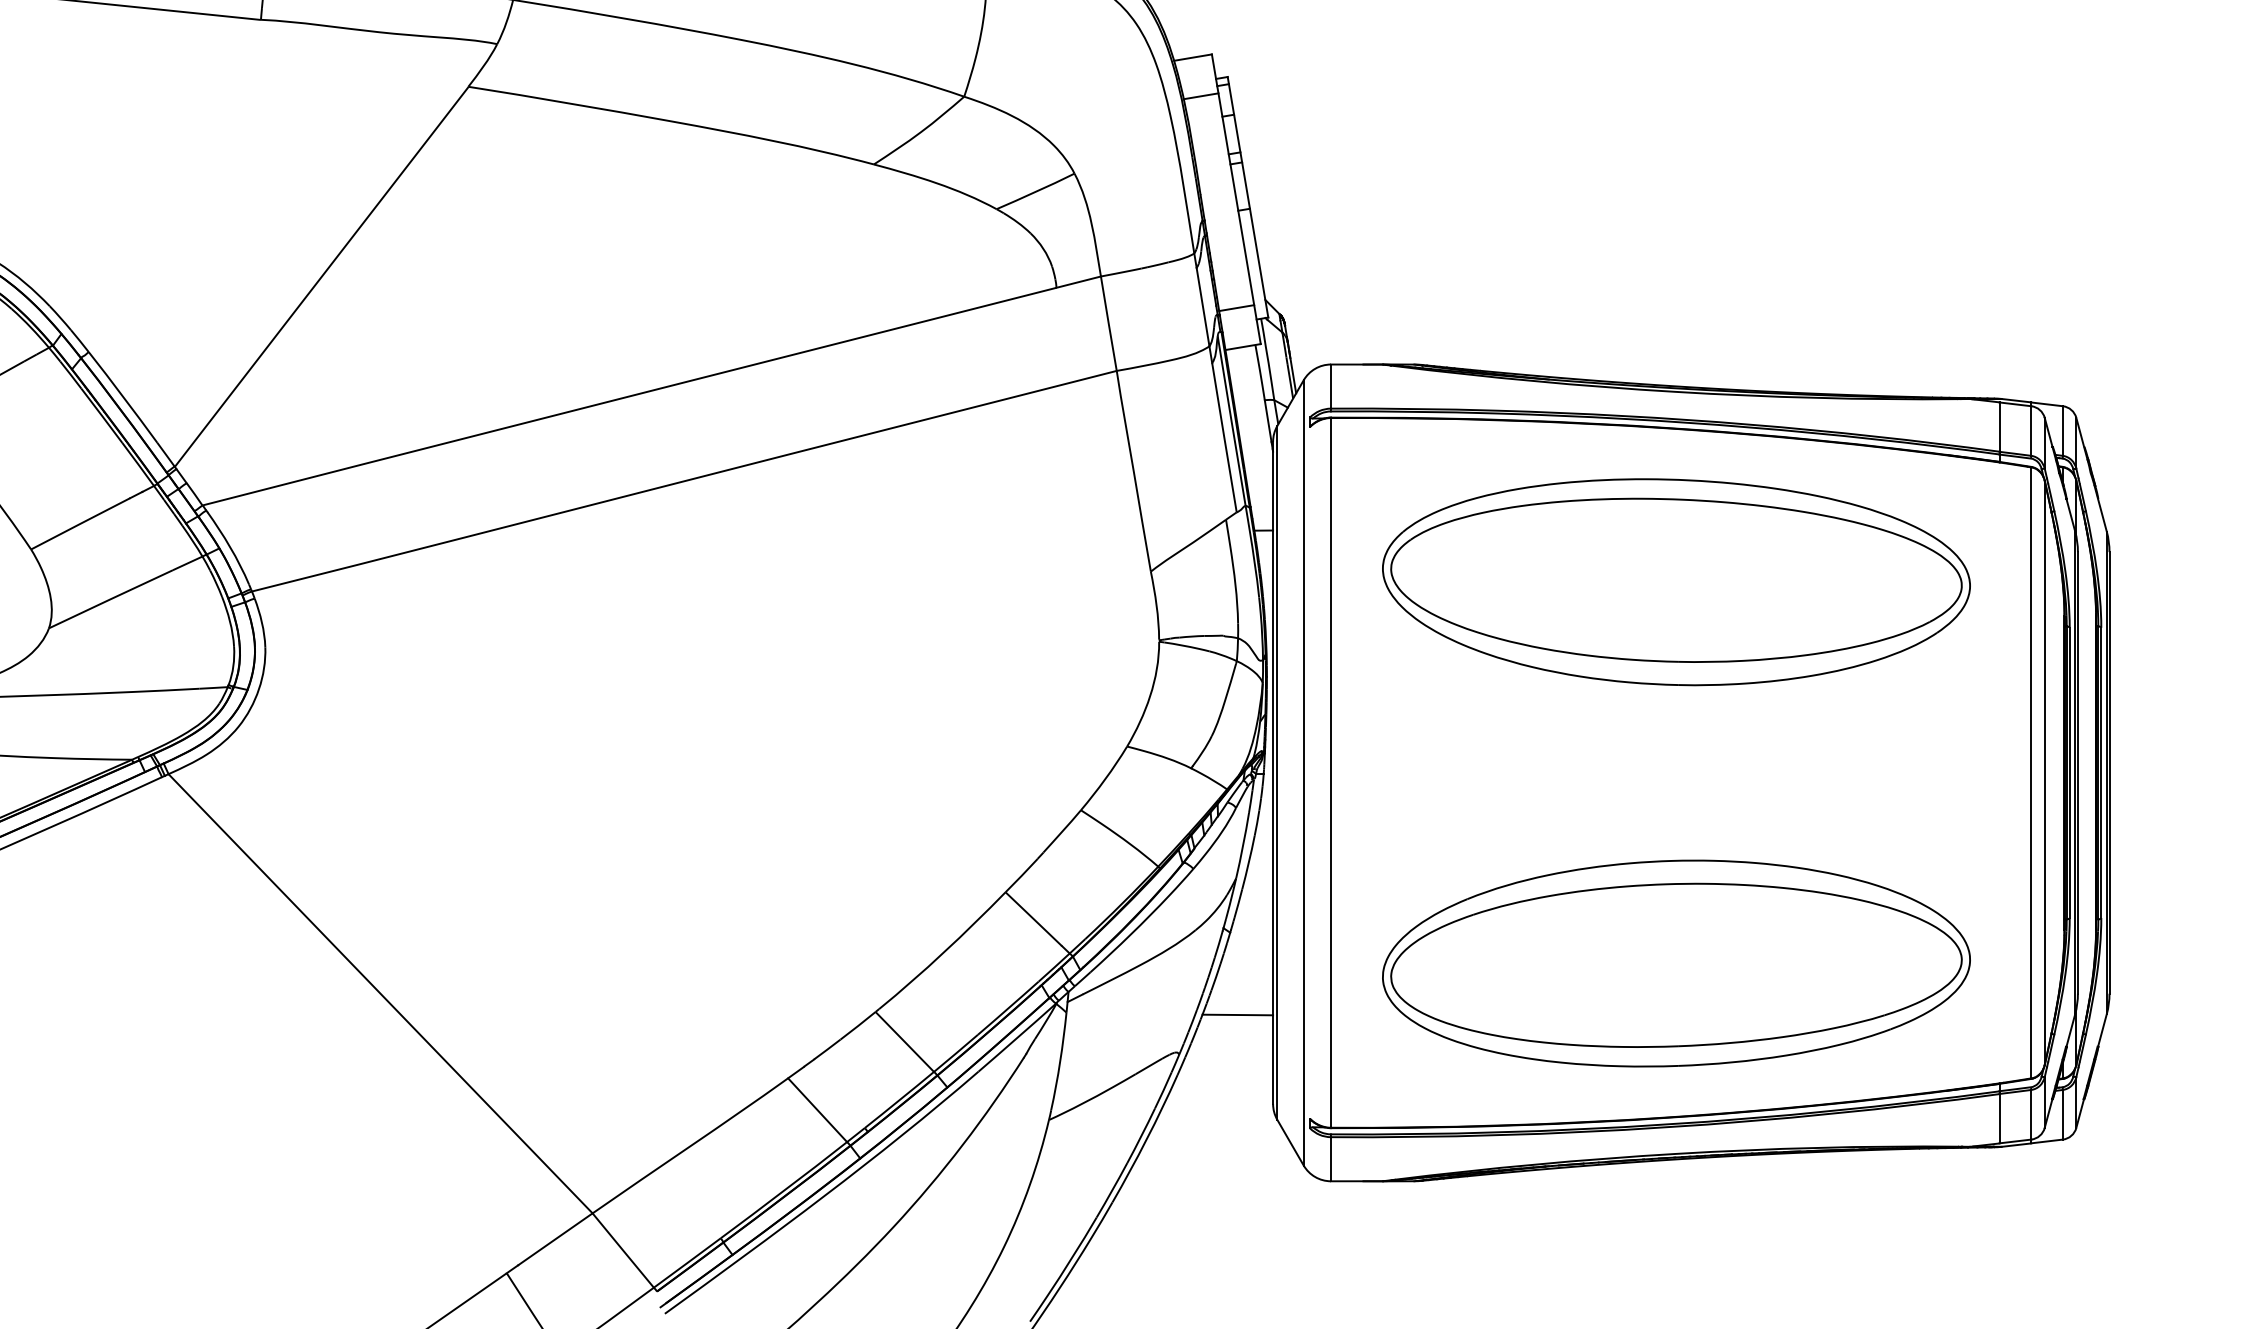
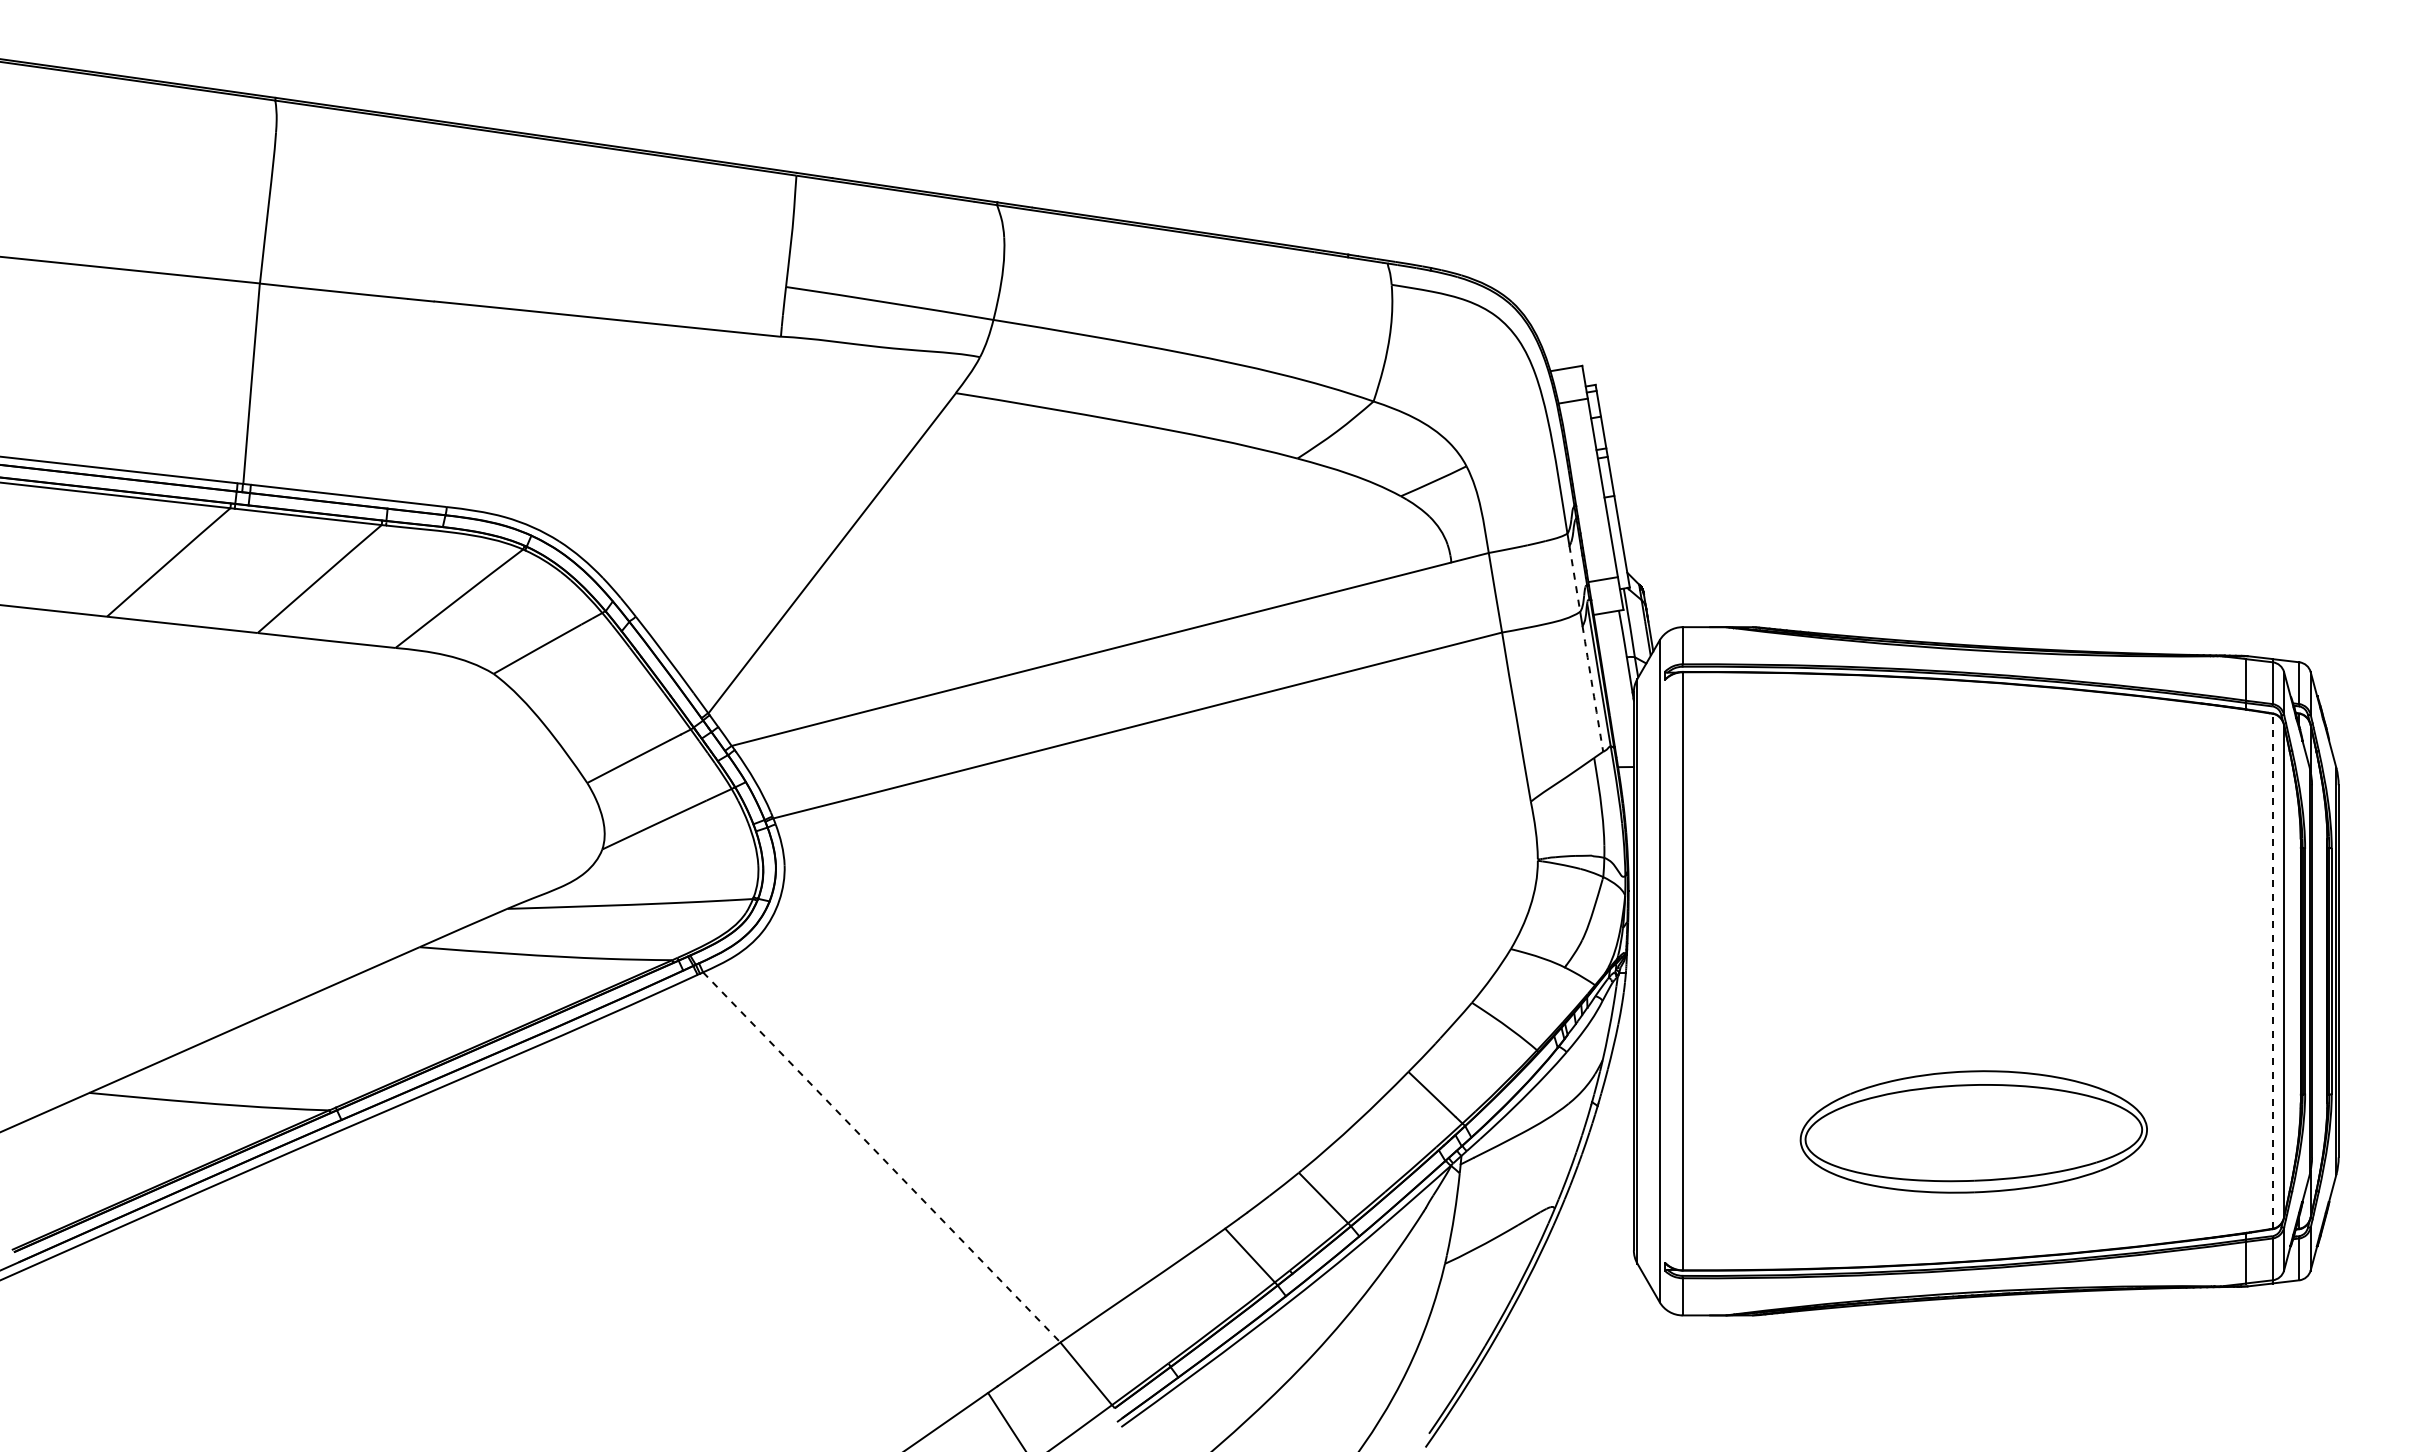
line: (1202, 307) -> (1574, 579), solid -> dashed
arc: (1224, 437) -> (1592, 688), solid -> dashed
part: (1676, 582) -> (1973, 810), removed
line: (2030, 771) -> (2272, 970), solid -> dashed
part: (1676, 963) -> (1973, 1131), size x0.7
line: (381, 993) -> (882, 1157), solid -> dashed
line: (1237, 1015) -> (1603, 1175), removed

